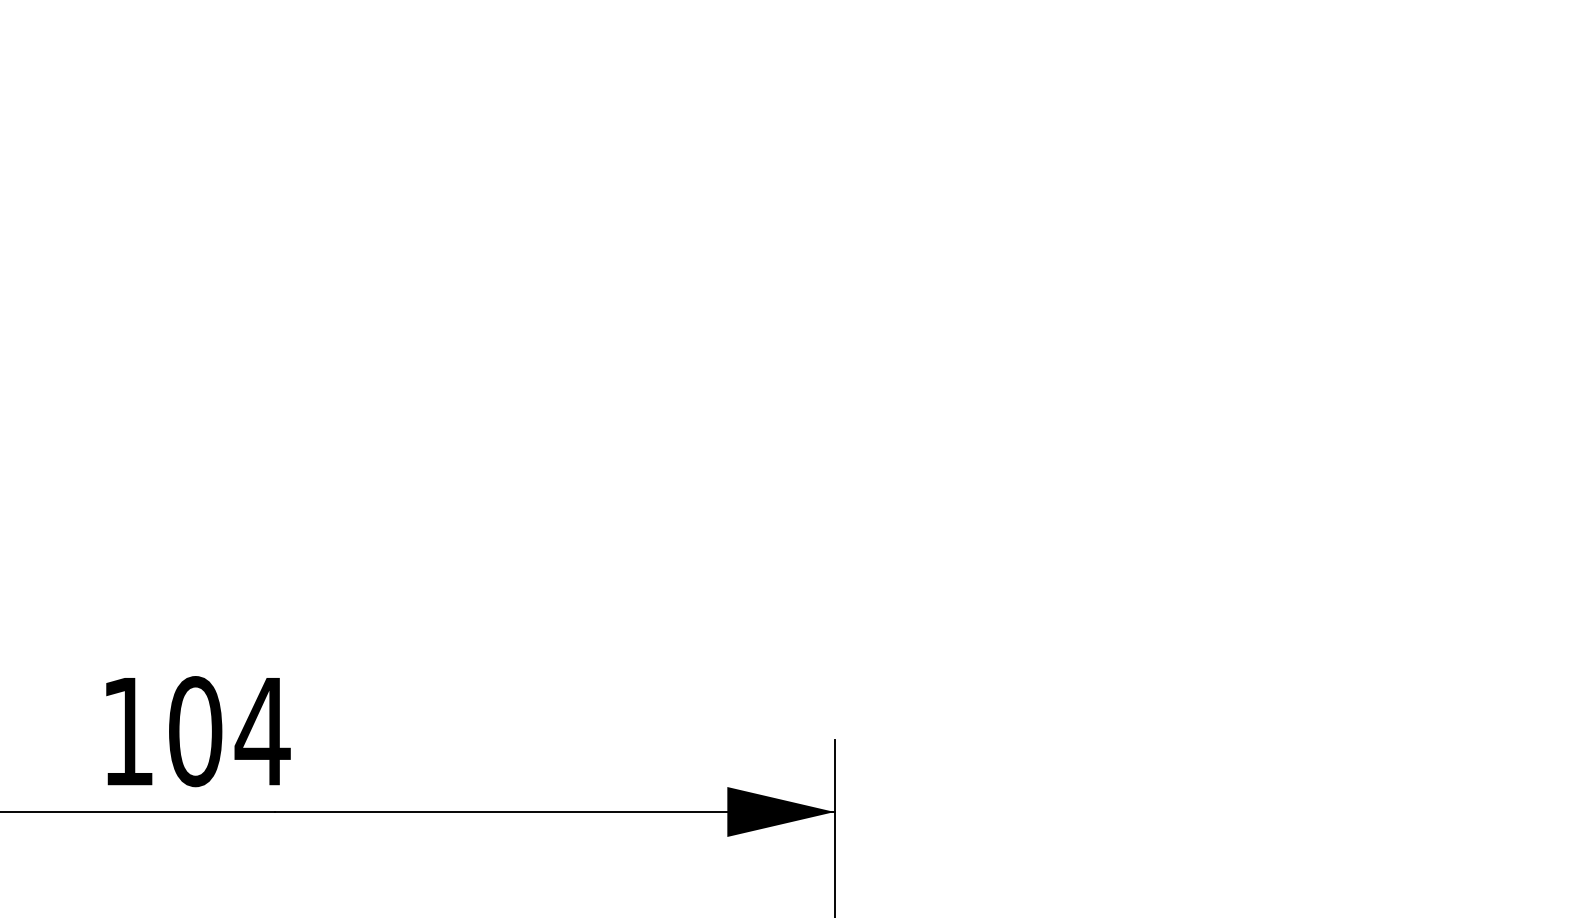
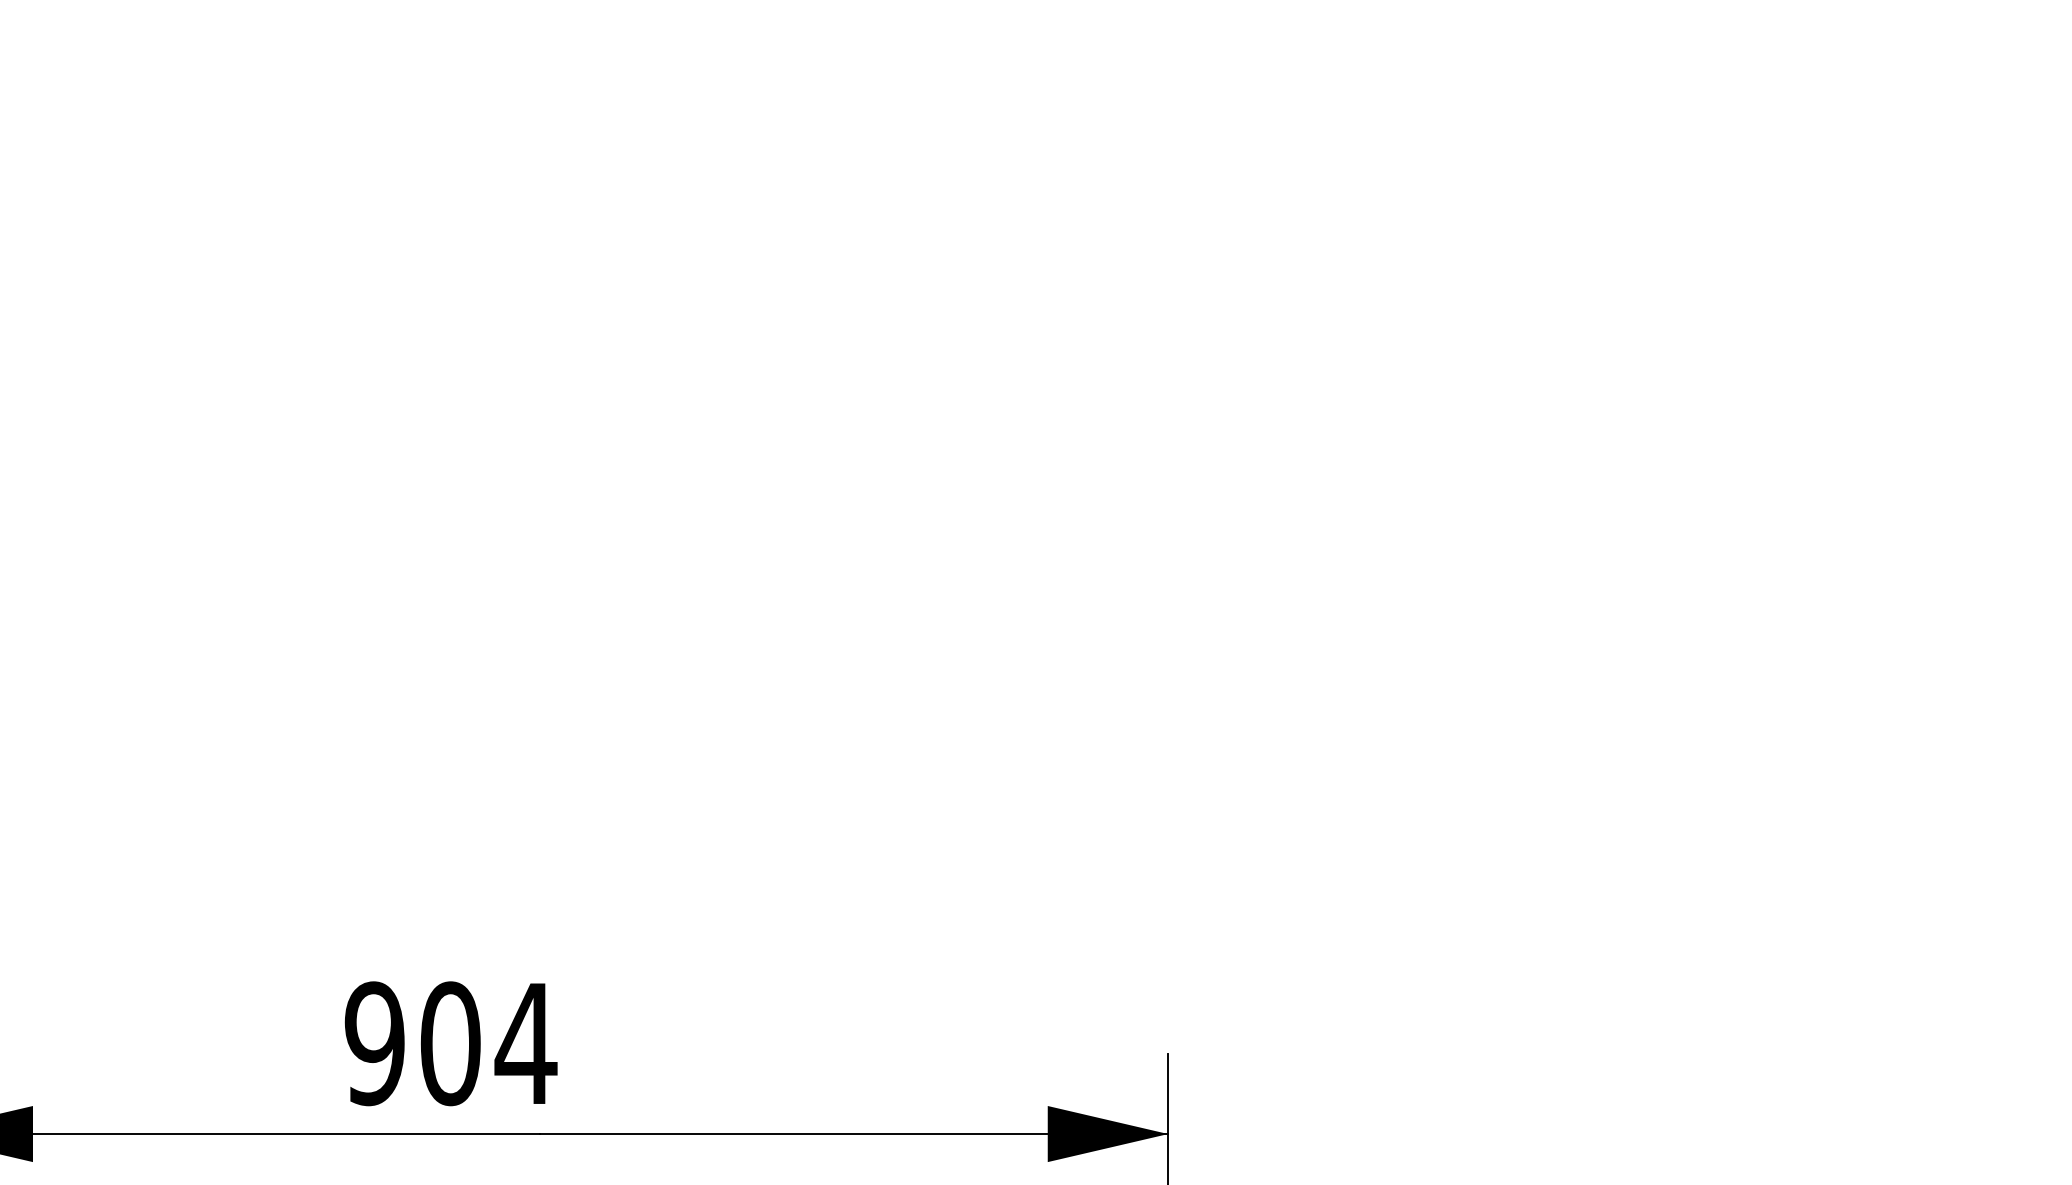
text: (127, 731) -> (374, 1043), 104 -> 904

